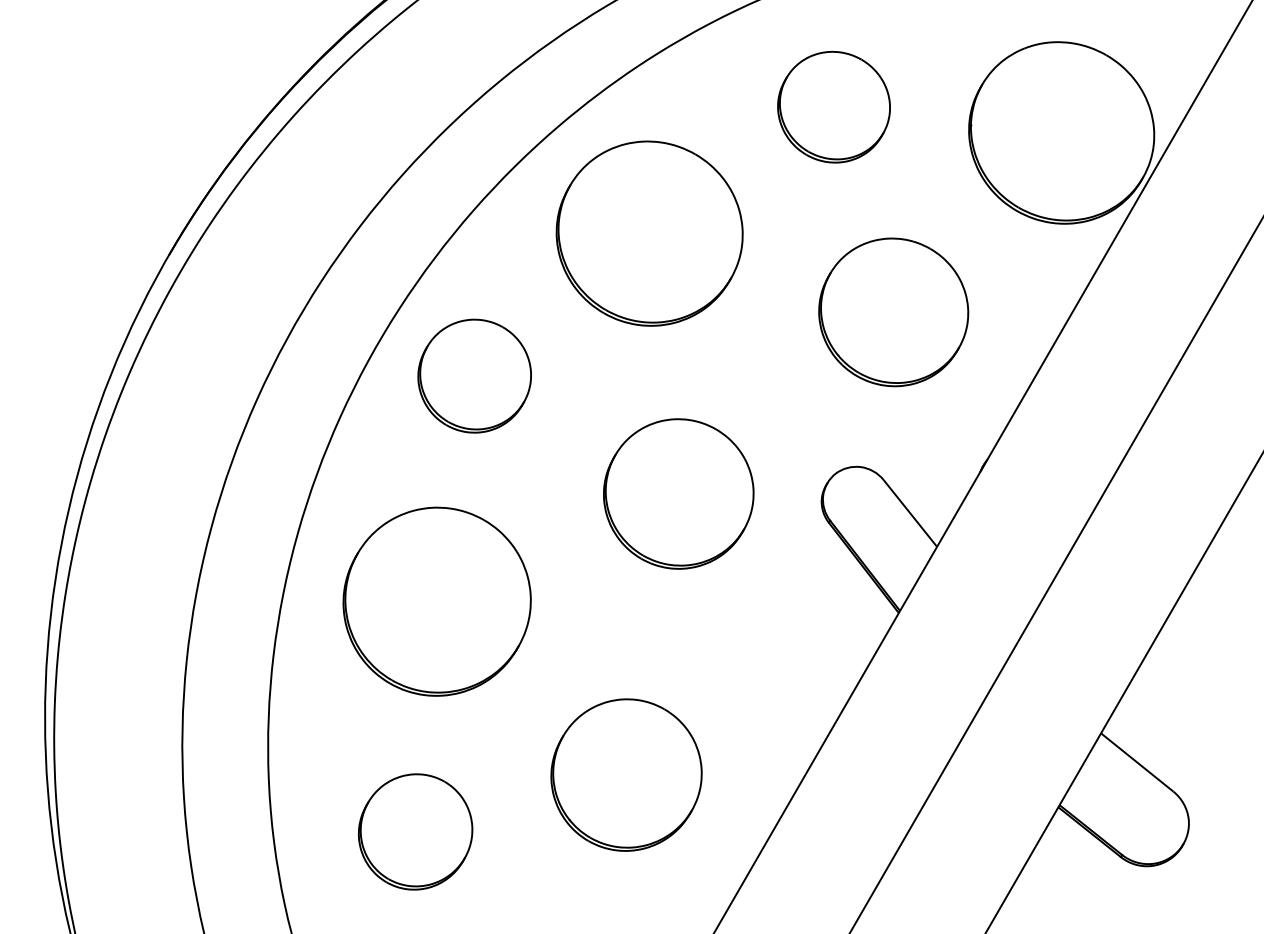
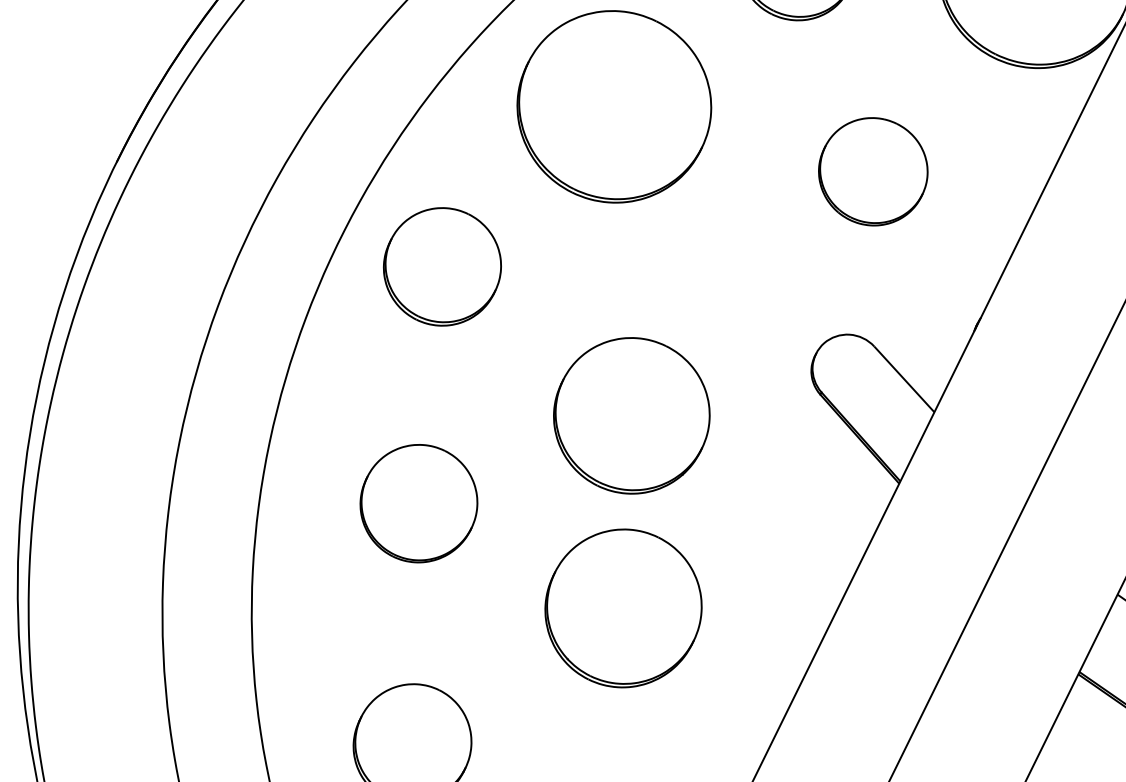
part: (893, 312) -> (872, 171), size x0.7
part: (678, 493) -> (631, 415), moved
part: (436, 601) -> (418, 503), size x0.6
part: (626, 774) -> (623, 607), moved

